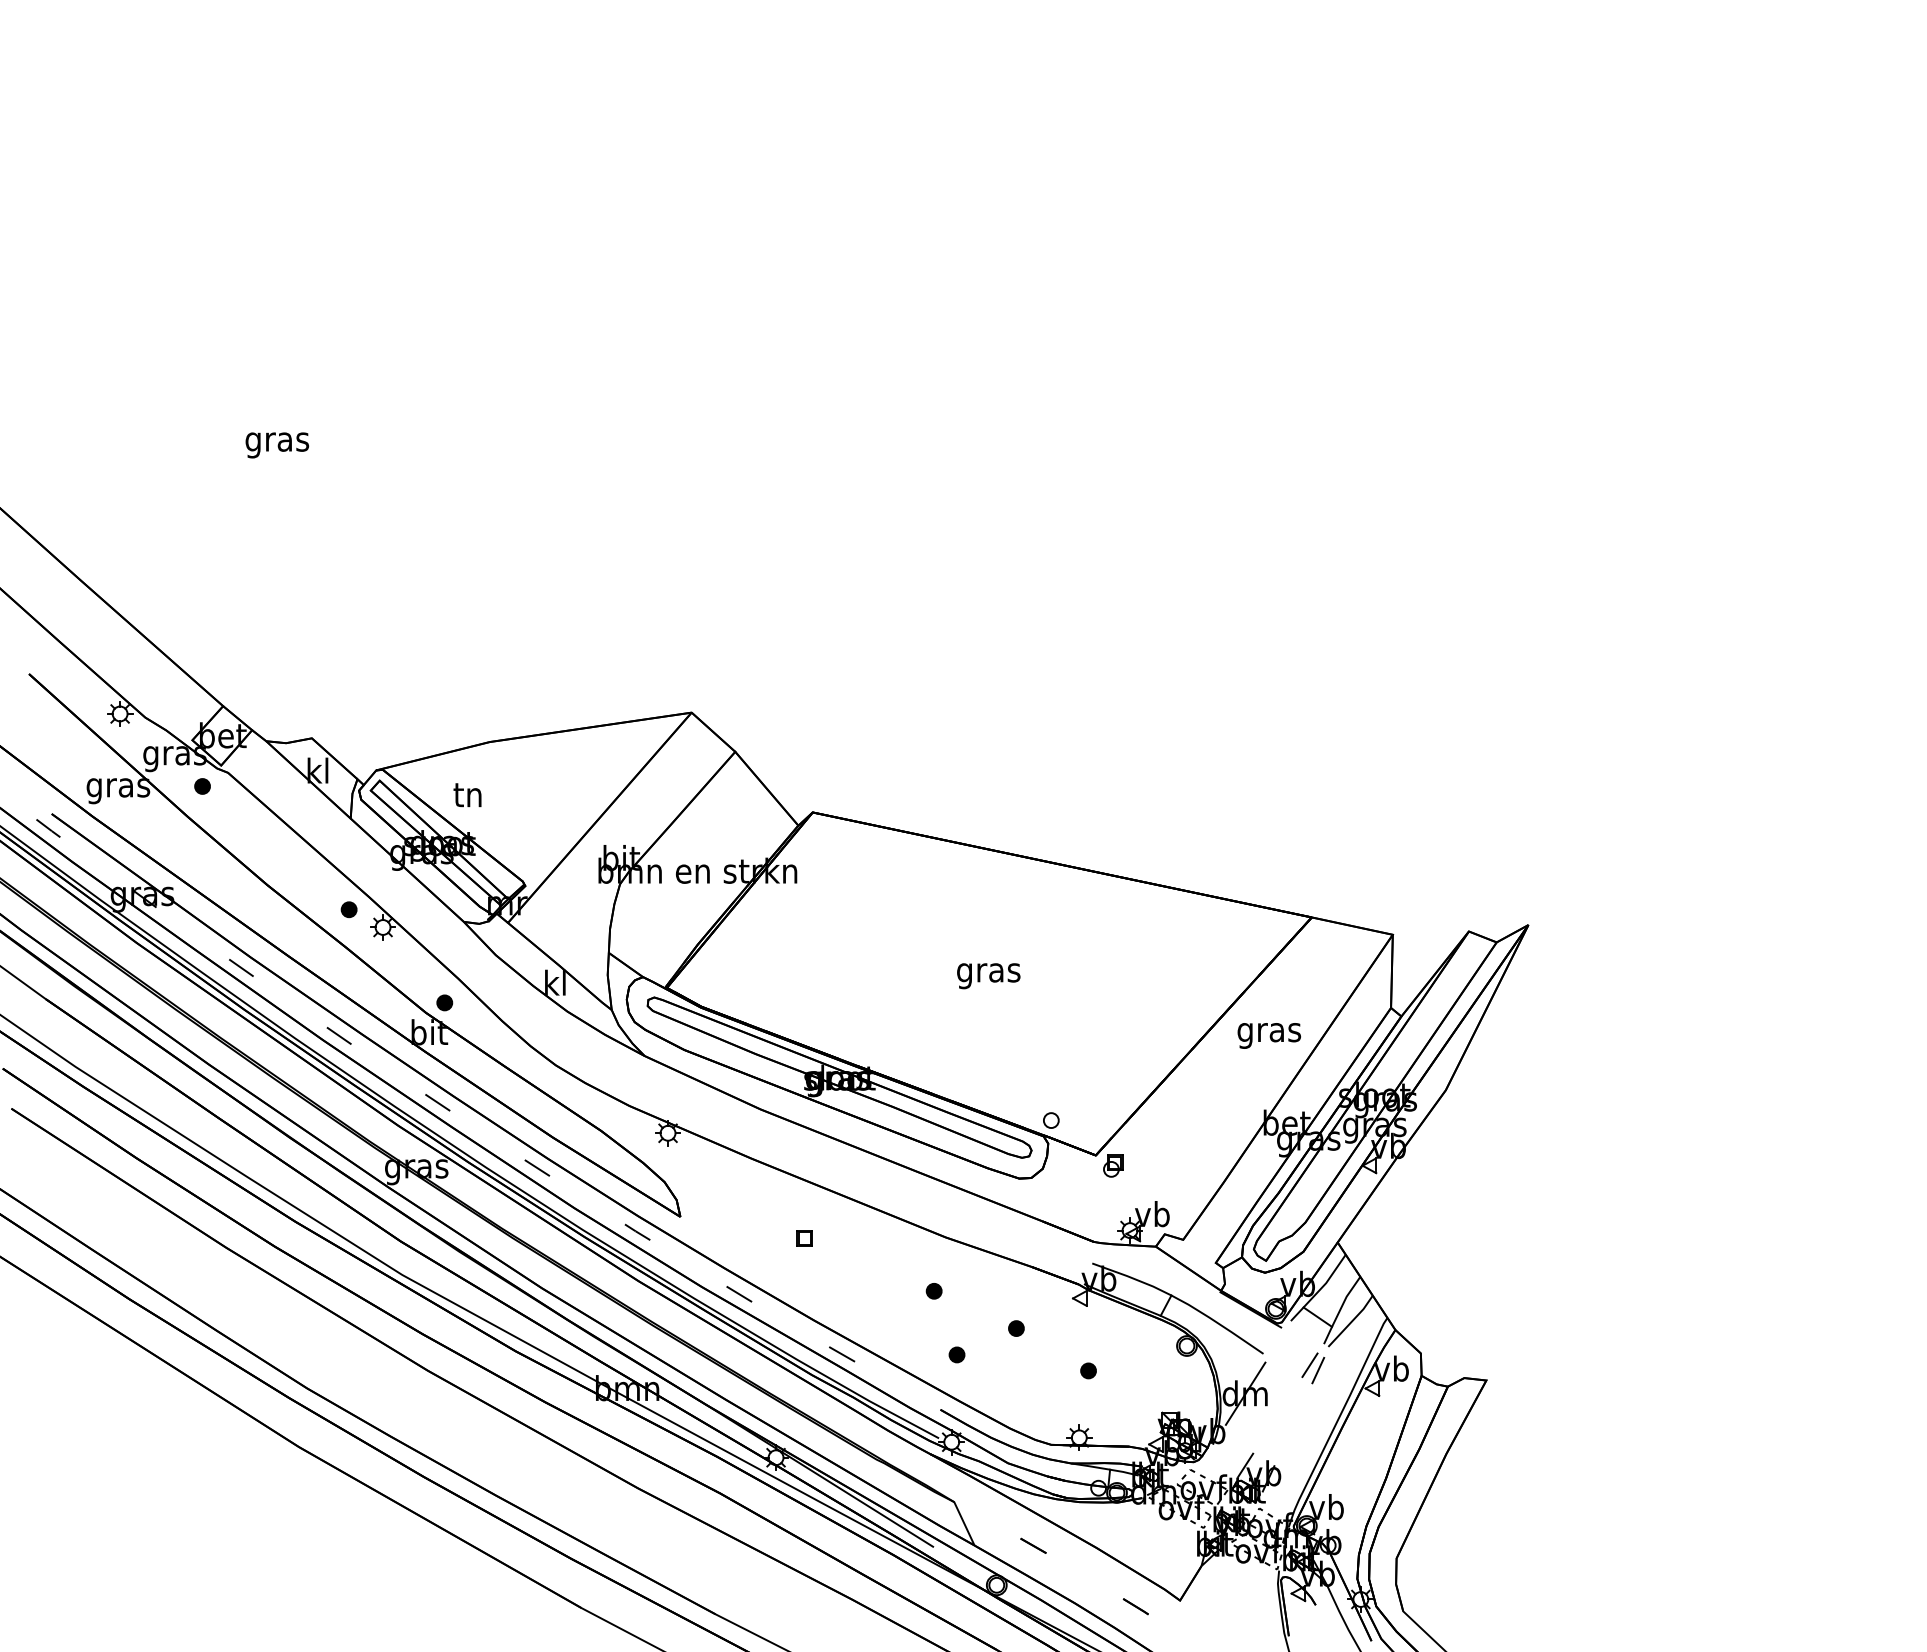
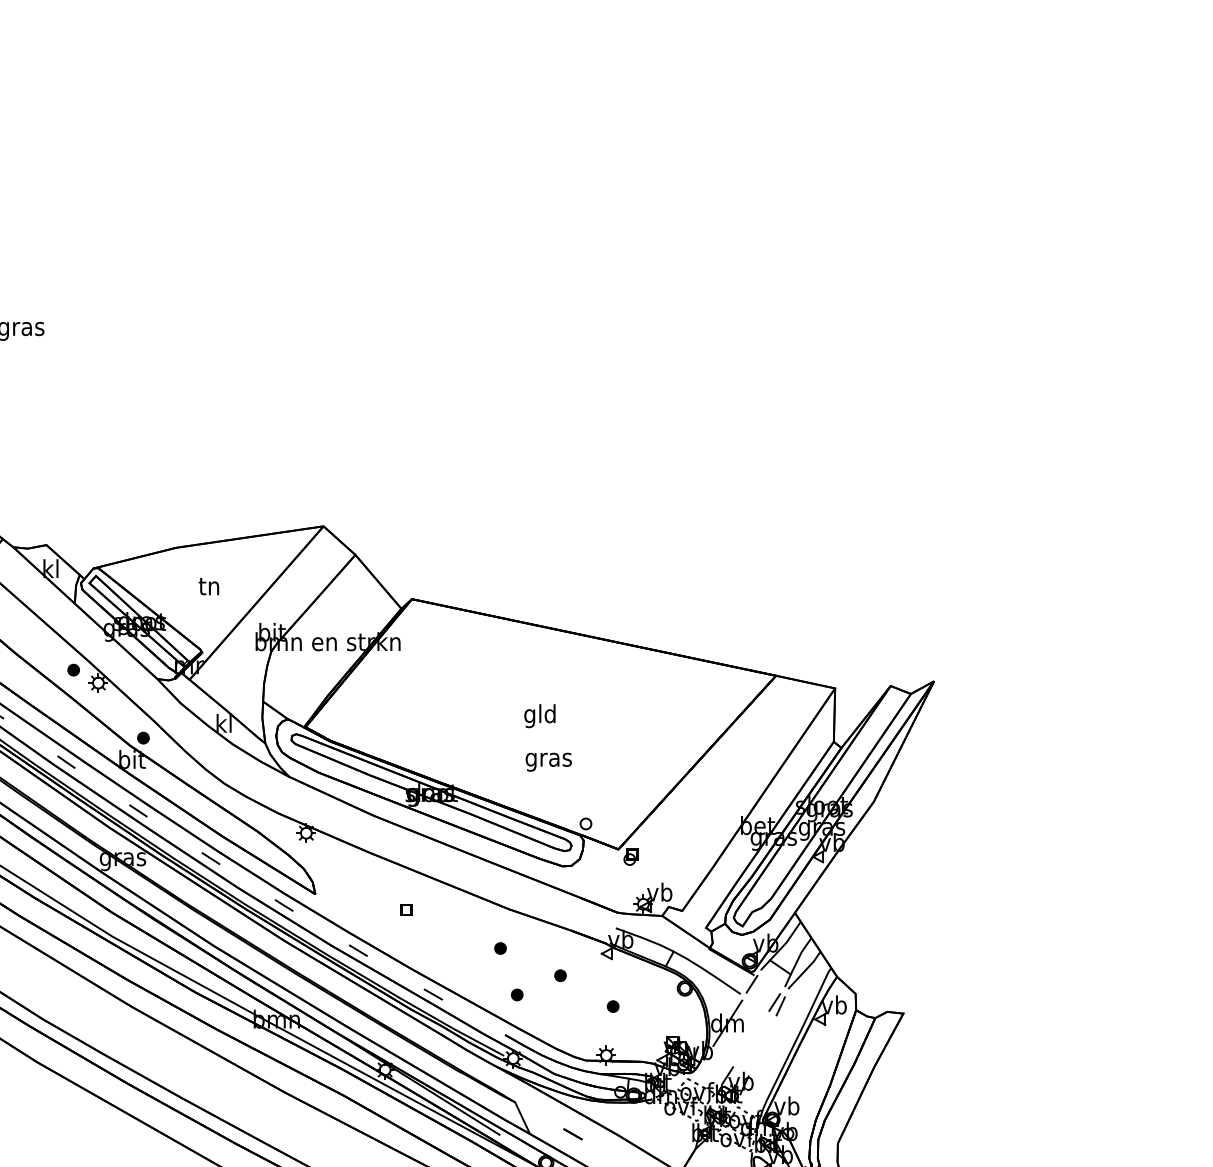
text: (467, 795) -> (208, 586), moved
text: (988, 972) -> (540, 715), gras -> gld
text: (1269, 1035) -> (548, 761), moved
line: (1278, 1340) -> (751, 984), added

